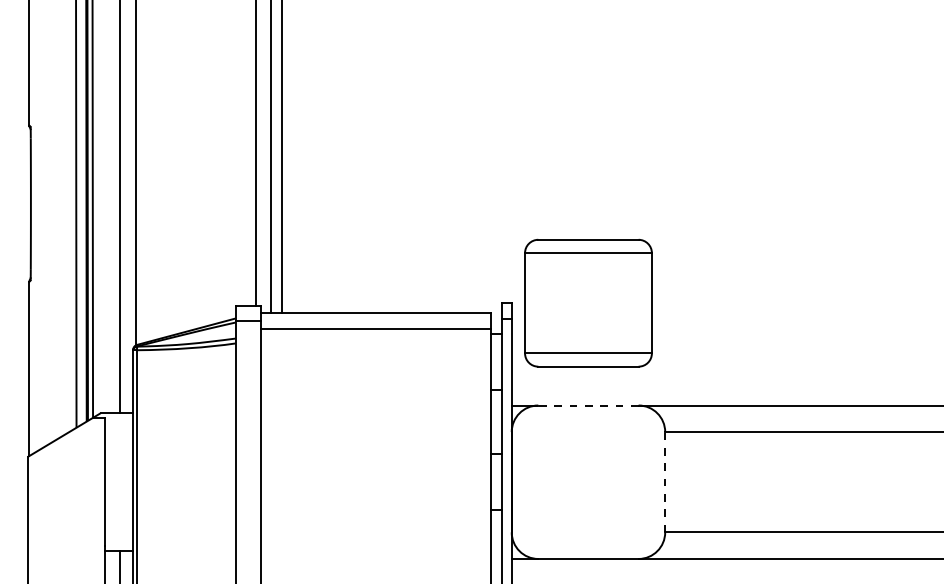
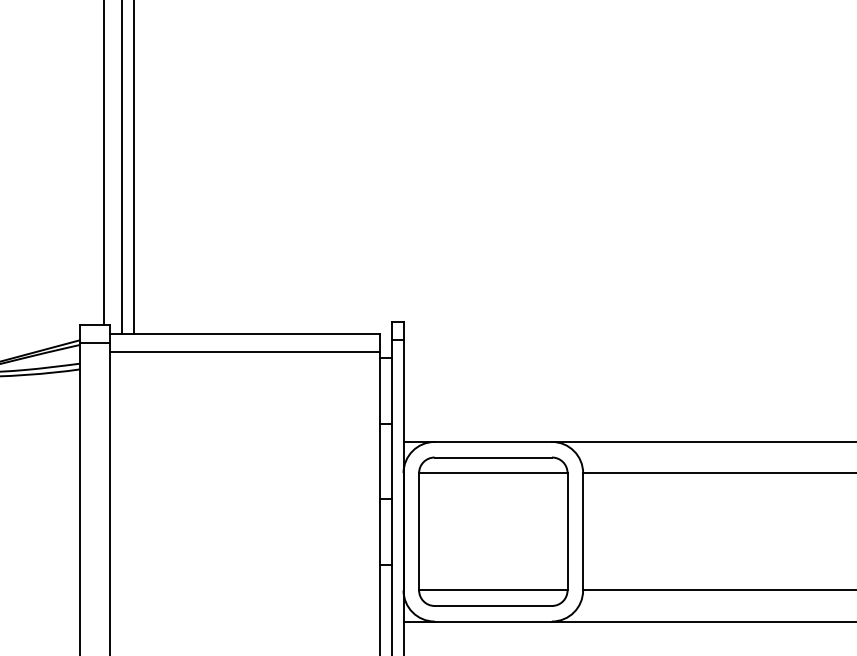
part: (588, 302) -> (493, 530), moved
line: (587, 405) -> (492, 441), dashed -> solid
line: (665, 481) -> (583, 530), dashed -> solid

